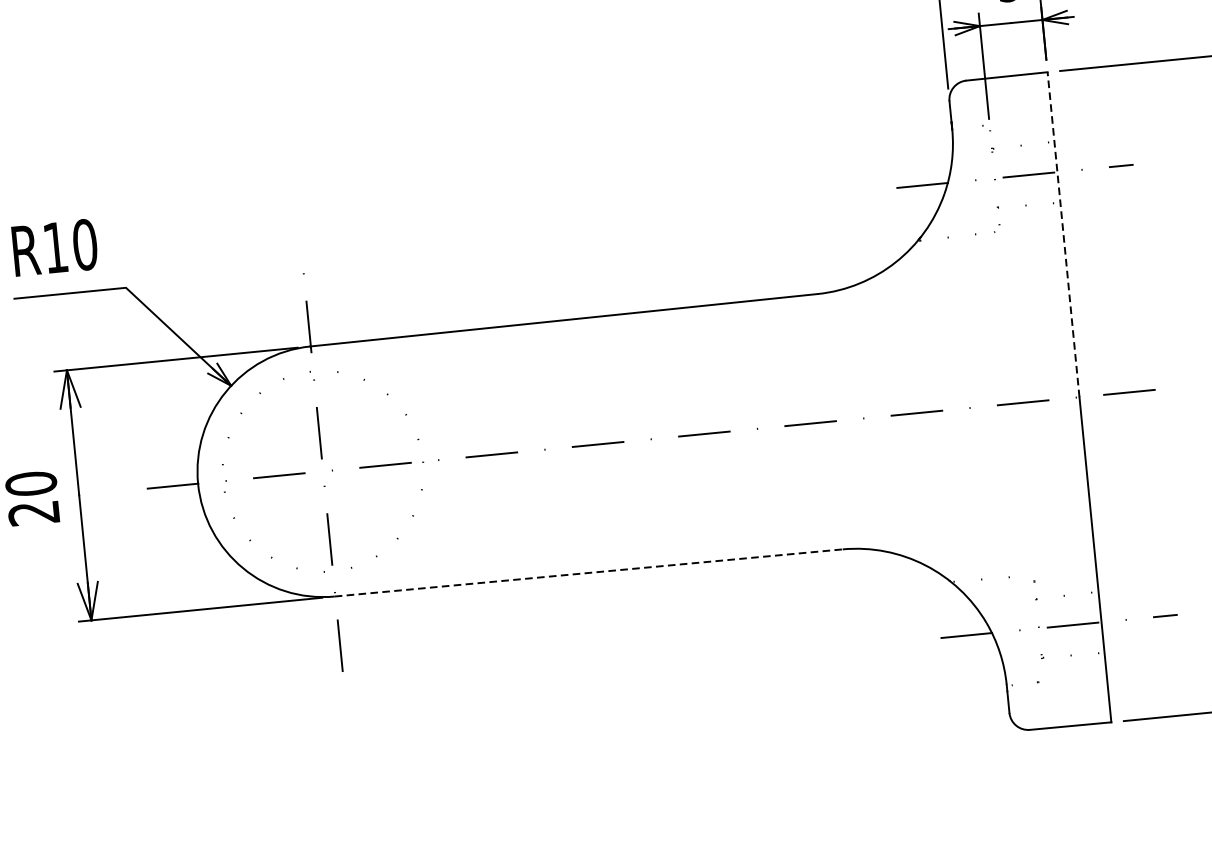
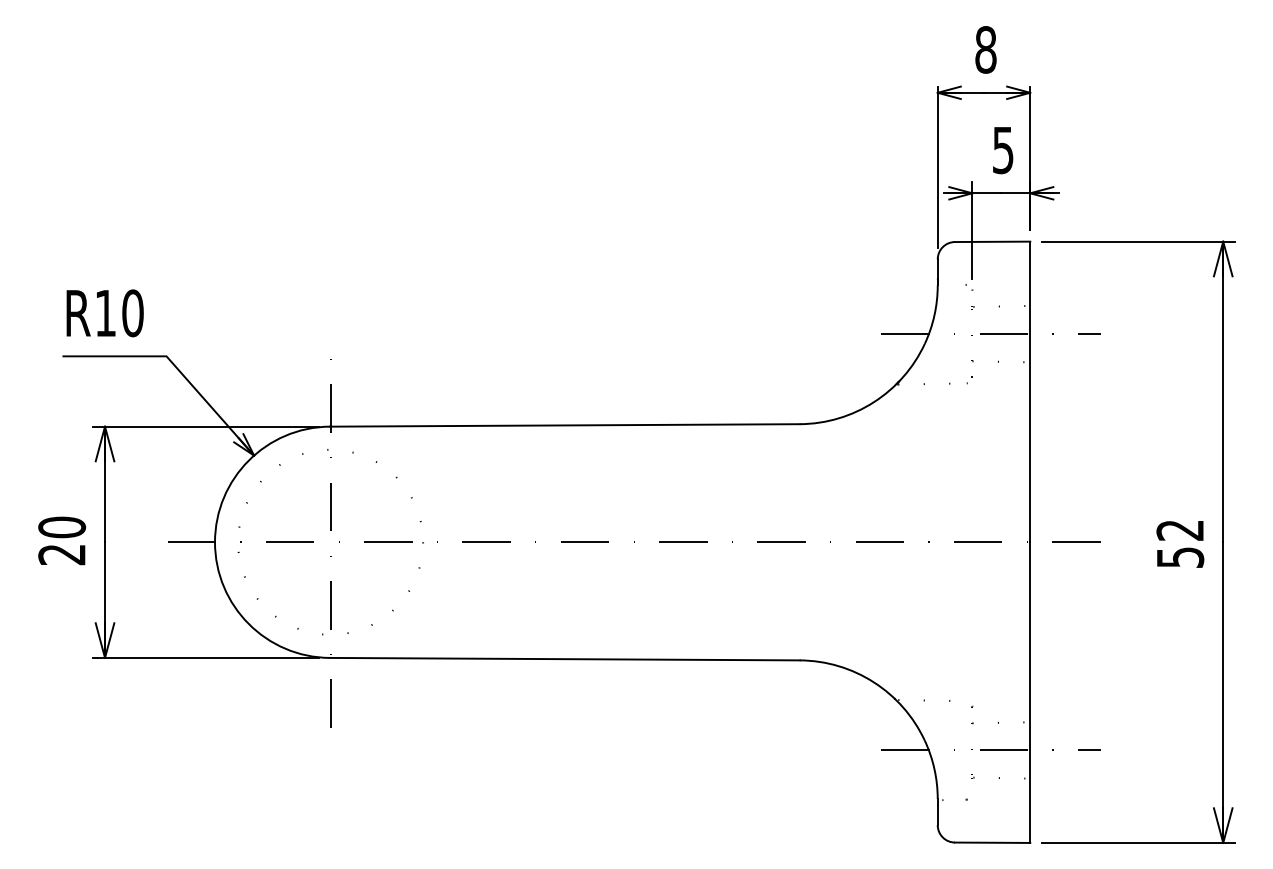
line: (1063, 234) -> (1030, 391), dashed -> solid
line: (588, 573) -> (564, 659), dashed -> solid

